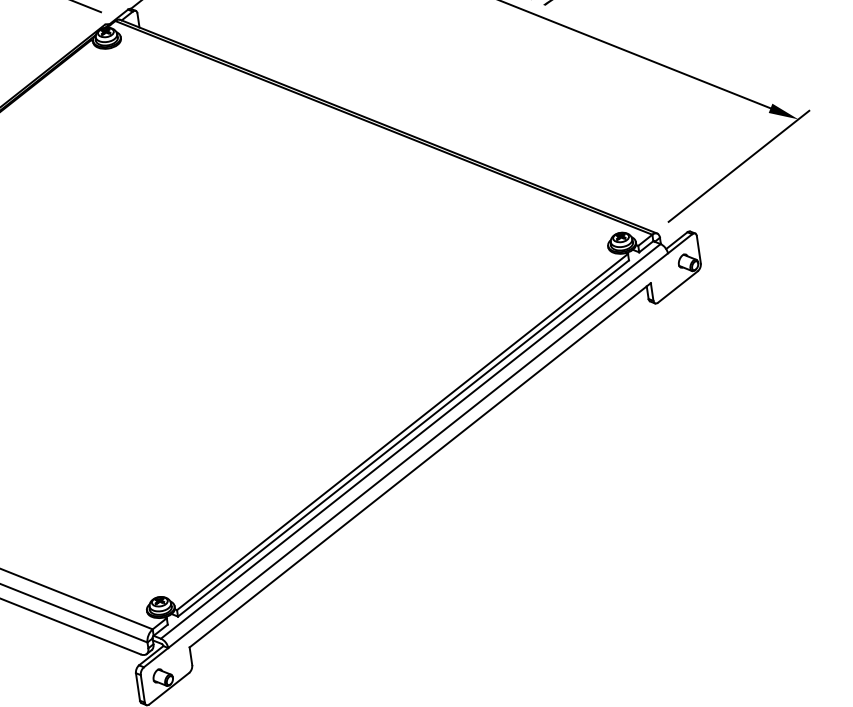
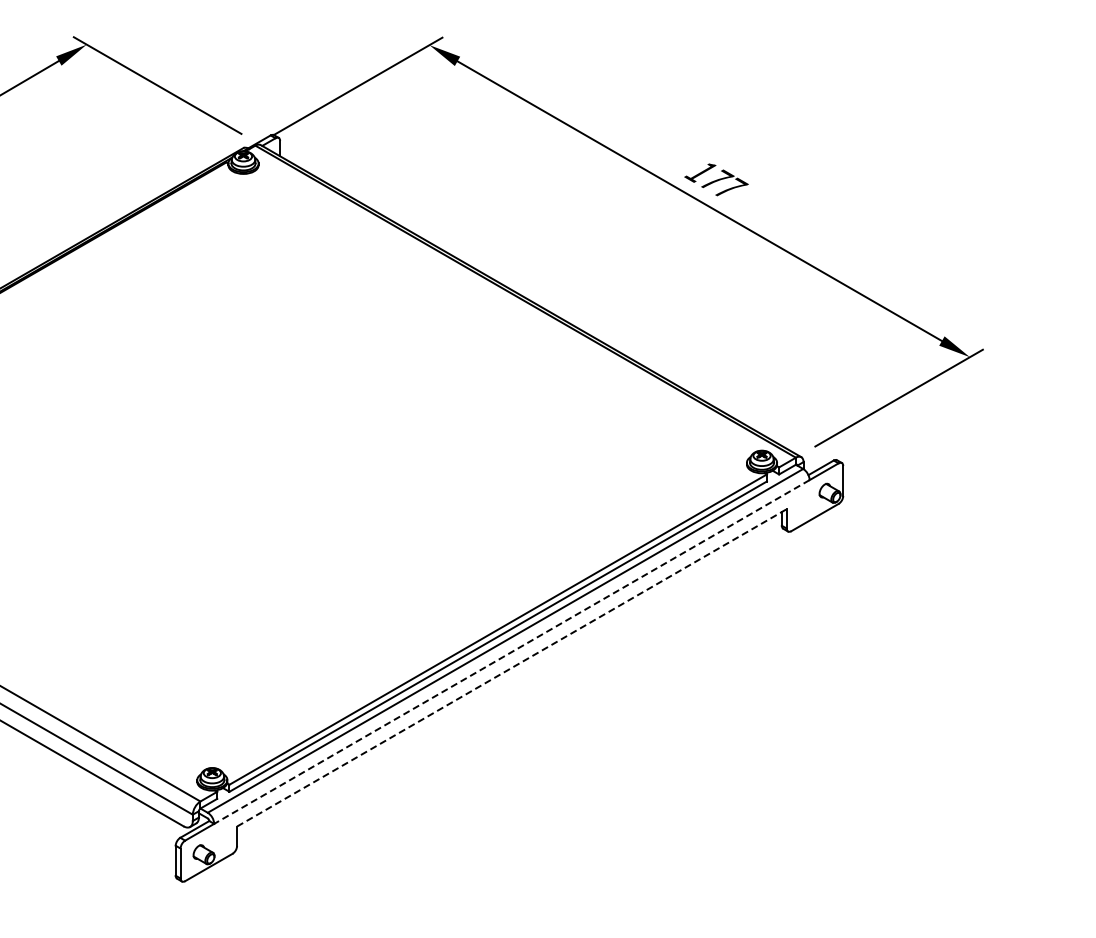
line: (417, 451) -> (511, 652), solid -> dashed
line: (420, 464) -> (512, 667), solid -> dashed

